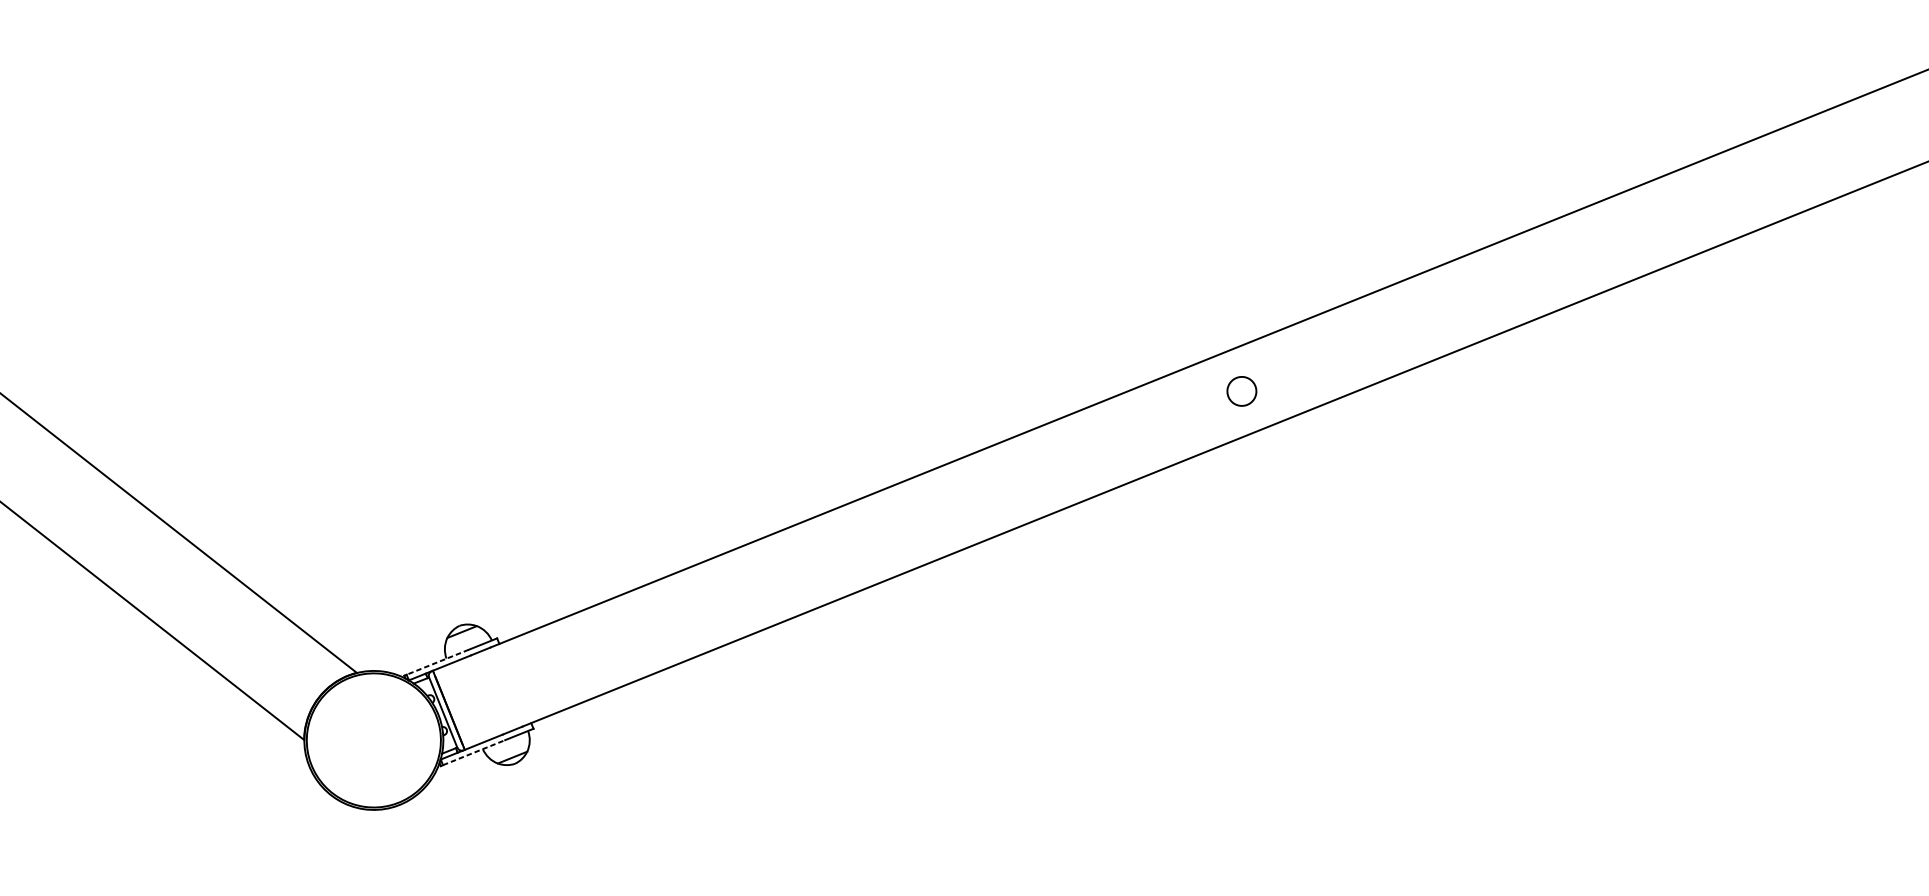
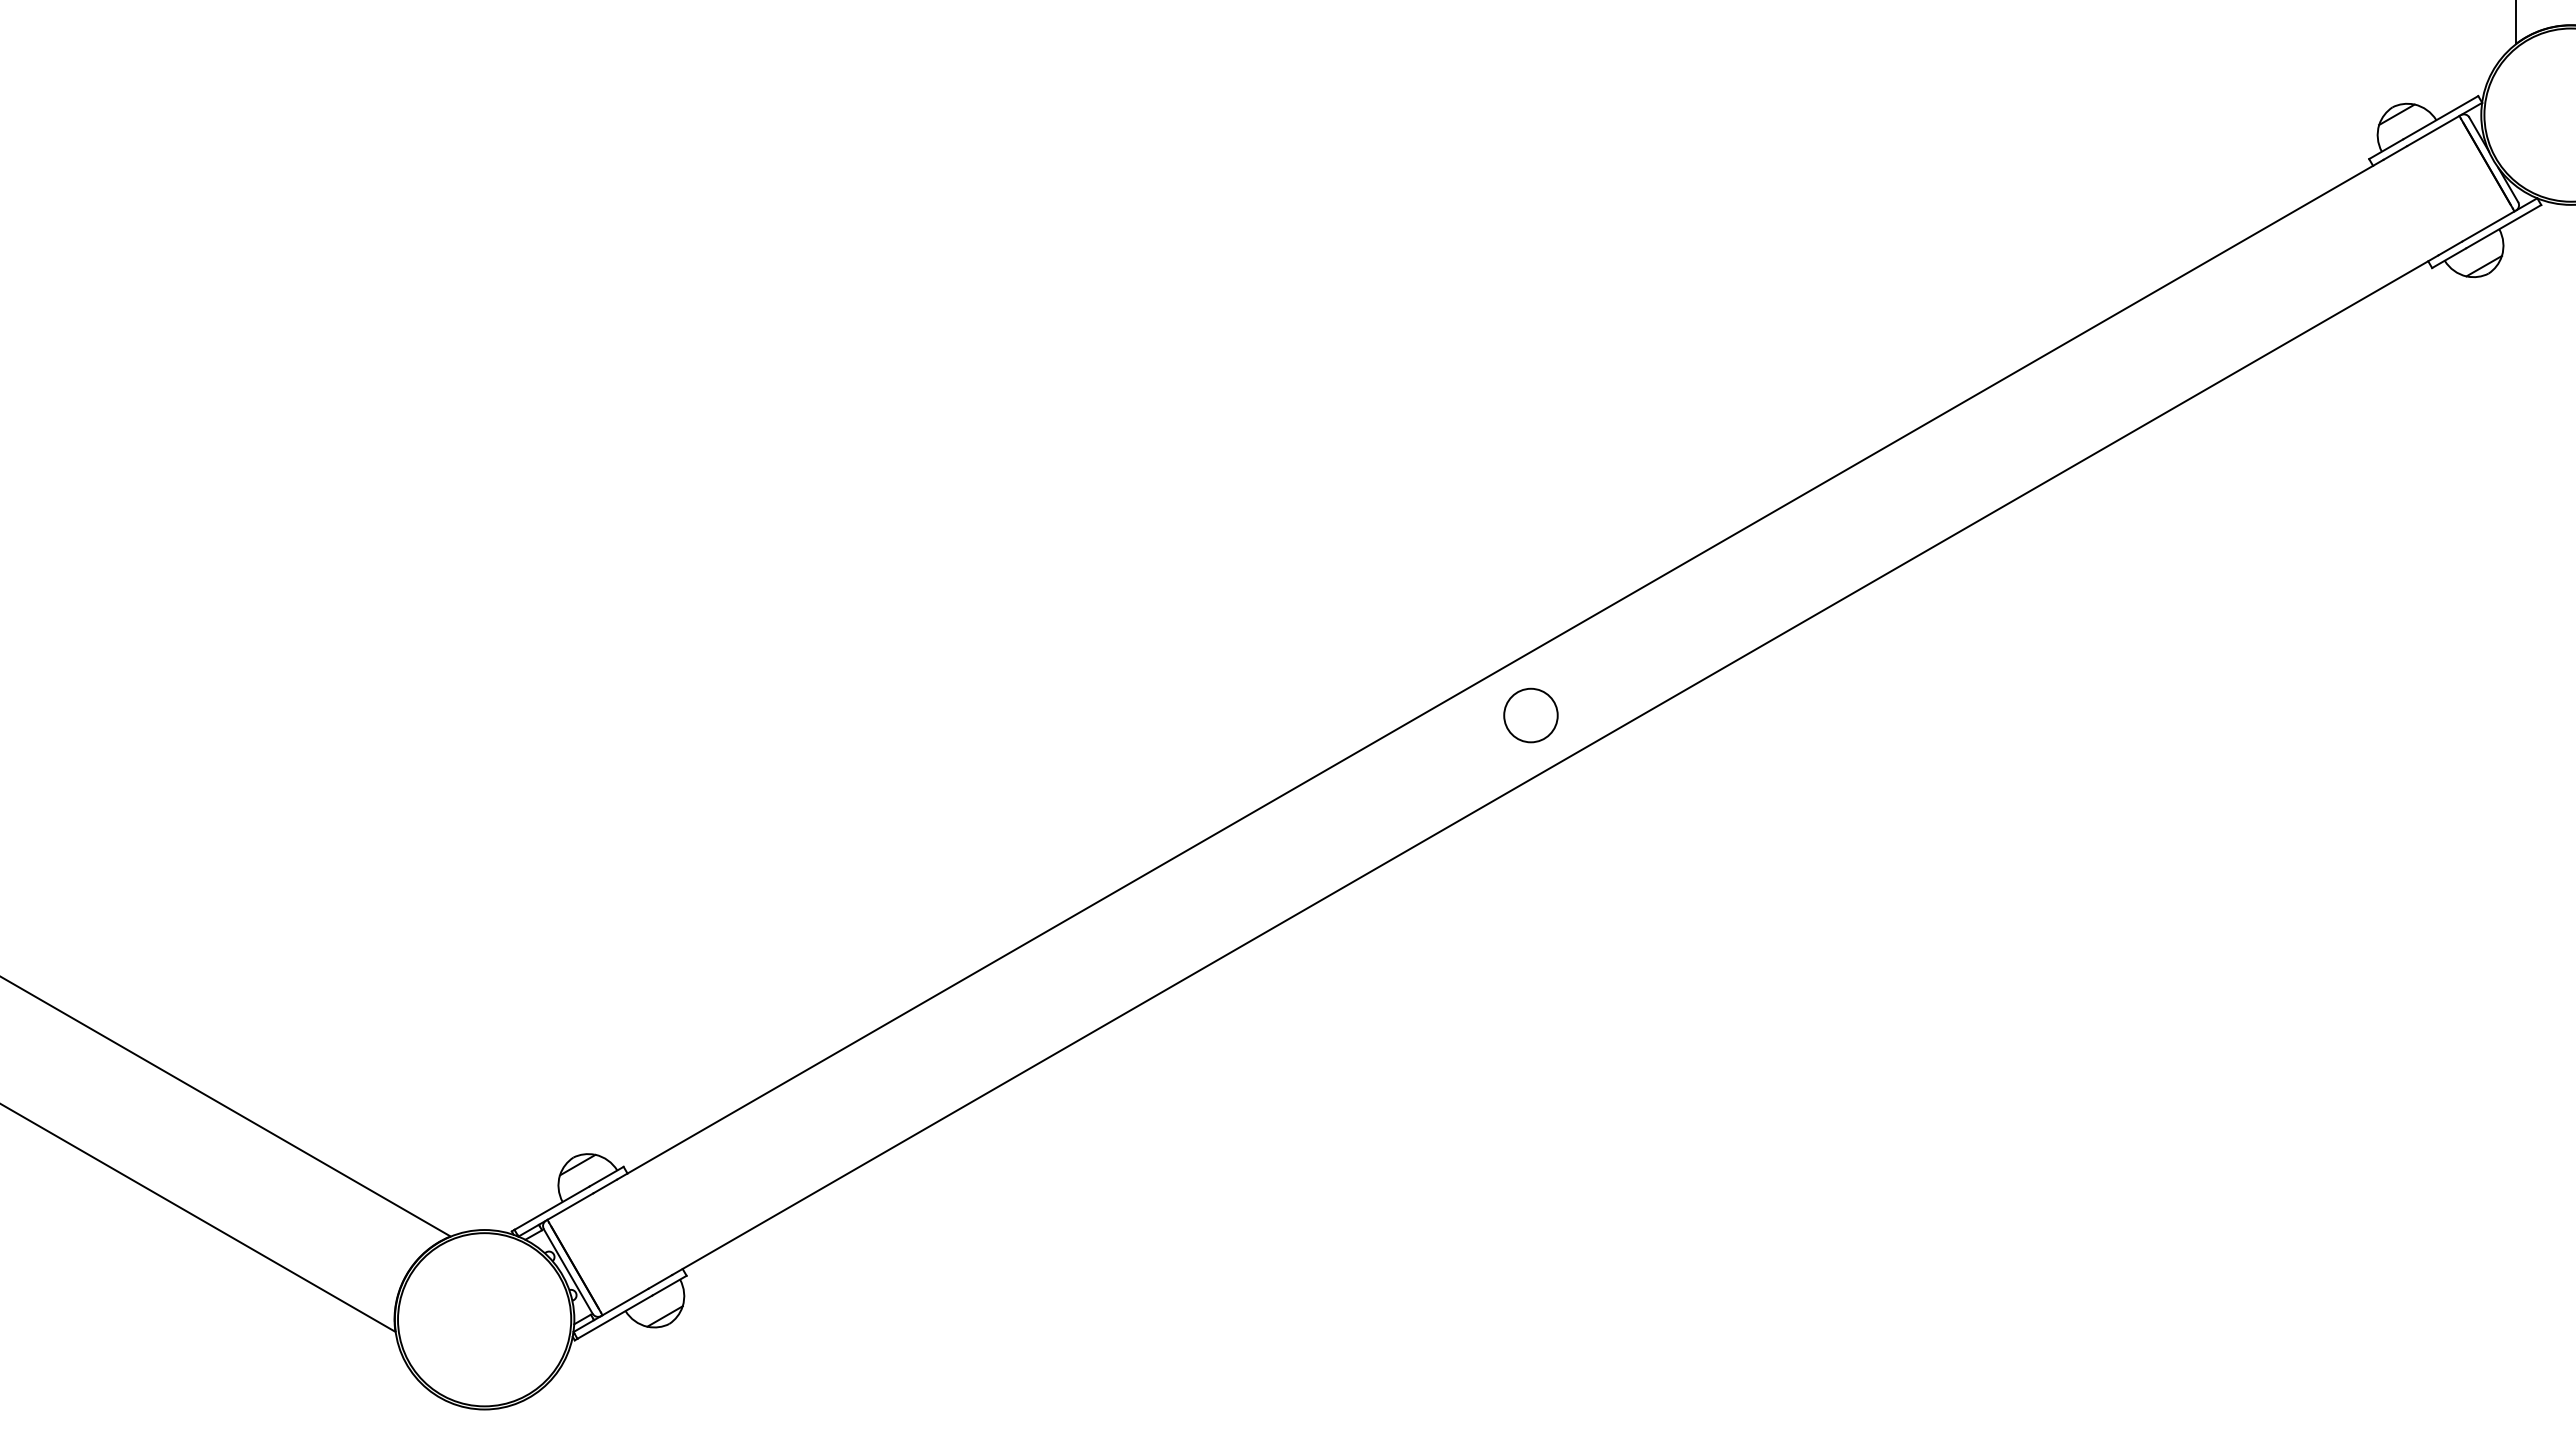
circle: (1241, 391) -> (1530, 715), size x1.43
line: (437, 662) -> (551, 1208), dashed -> solid
line: (474, 752) -> (615, 1316), dashed -> solid

